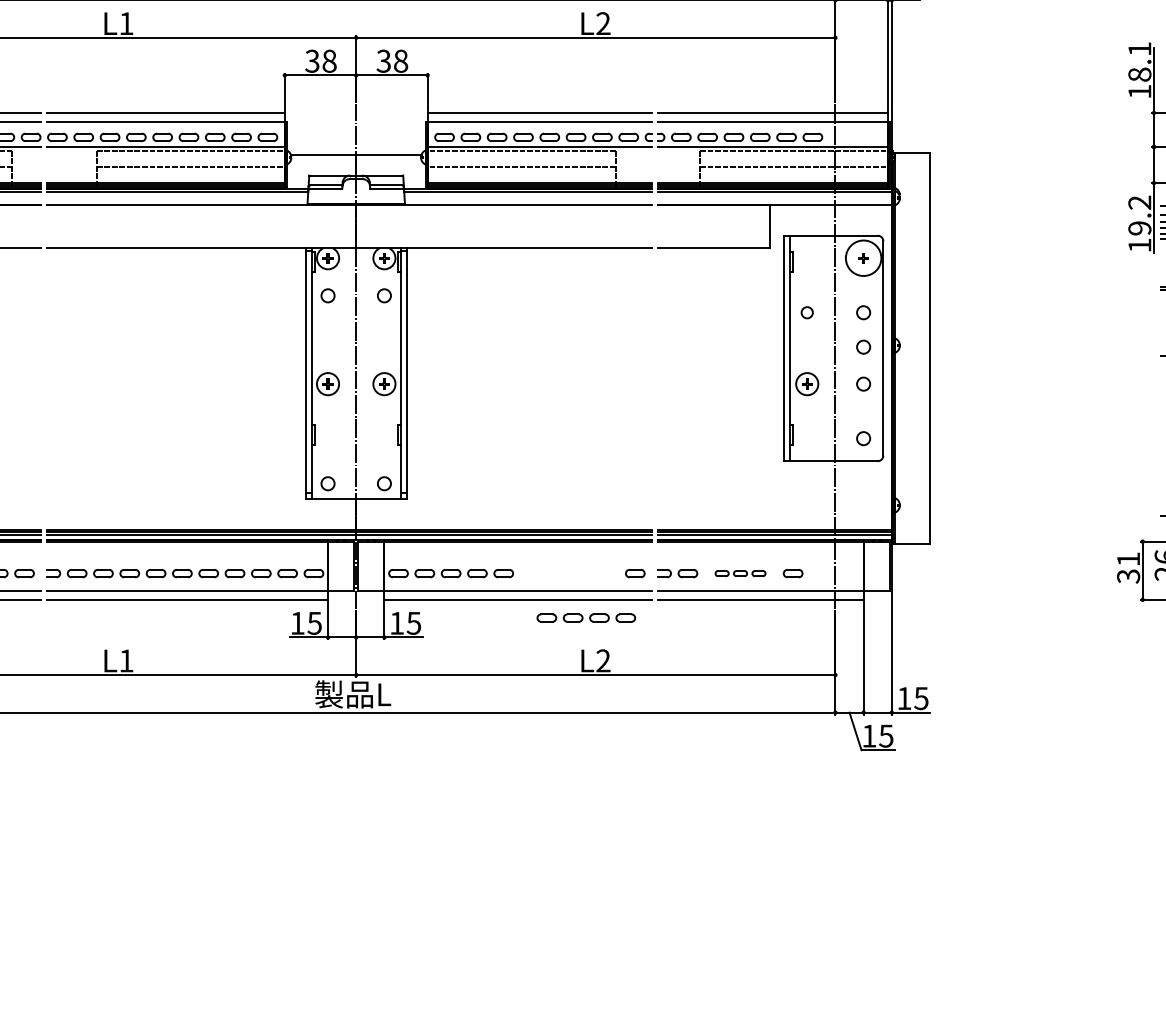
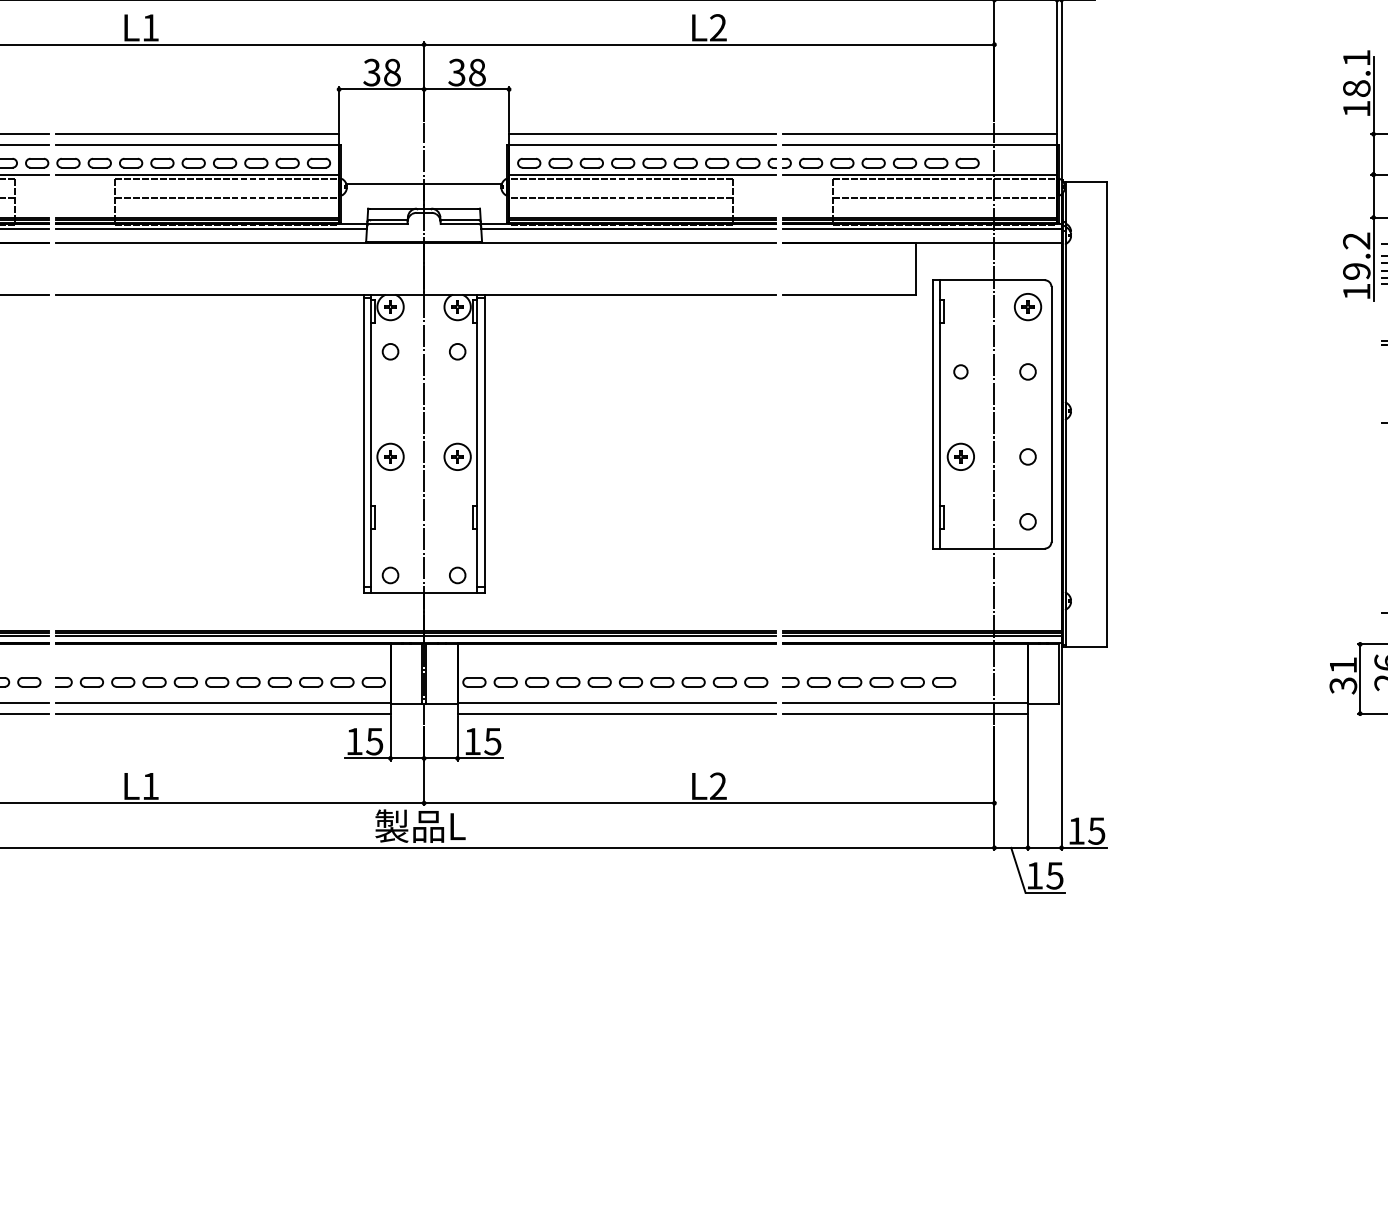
circle: (863, 257) -> (1027, 306), size x0.62
circle: (863, 346) -> (1027, 412), removed
part: (740, 573) -> (881, 682), size x1.43
part: (585, 618) -> (677, 682), moved

